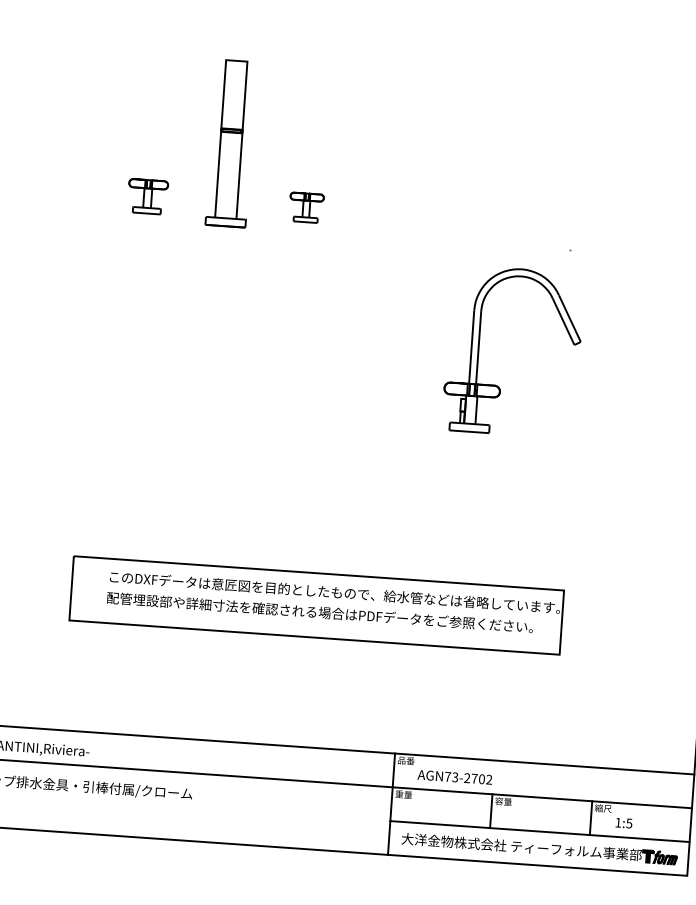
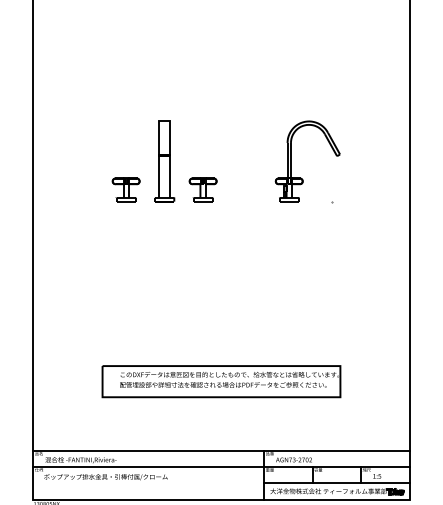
part: (146, 195) -> (125, 189), size x1.43
part: (305, 206) -> (202, 189), size x1.67
part: (479, 349) -> (291, 161), moved

